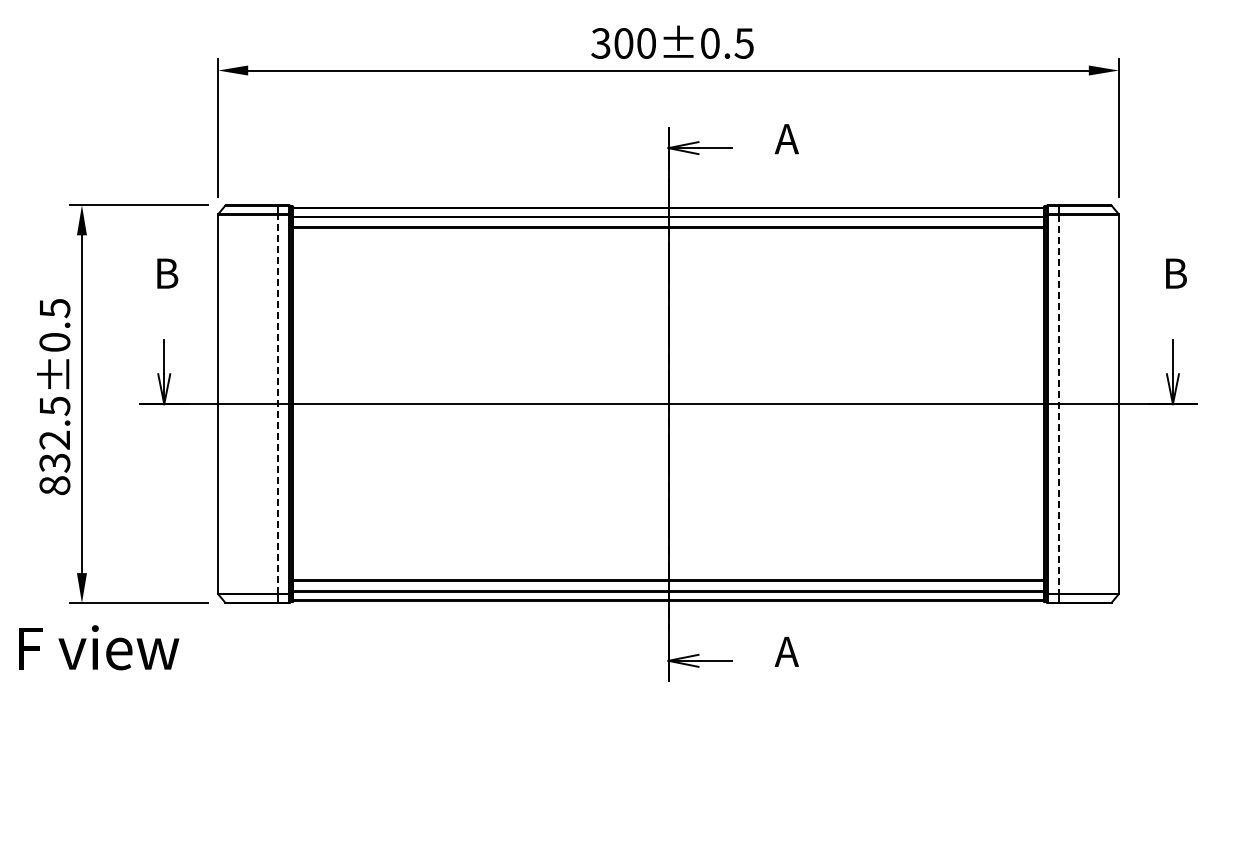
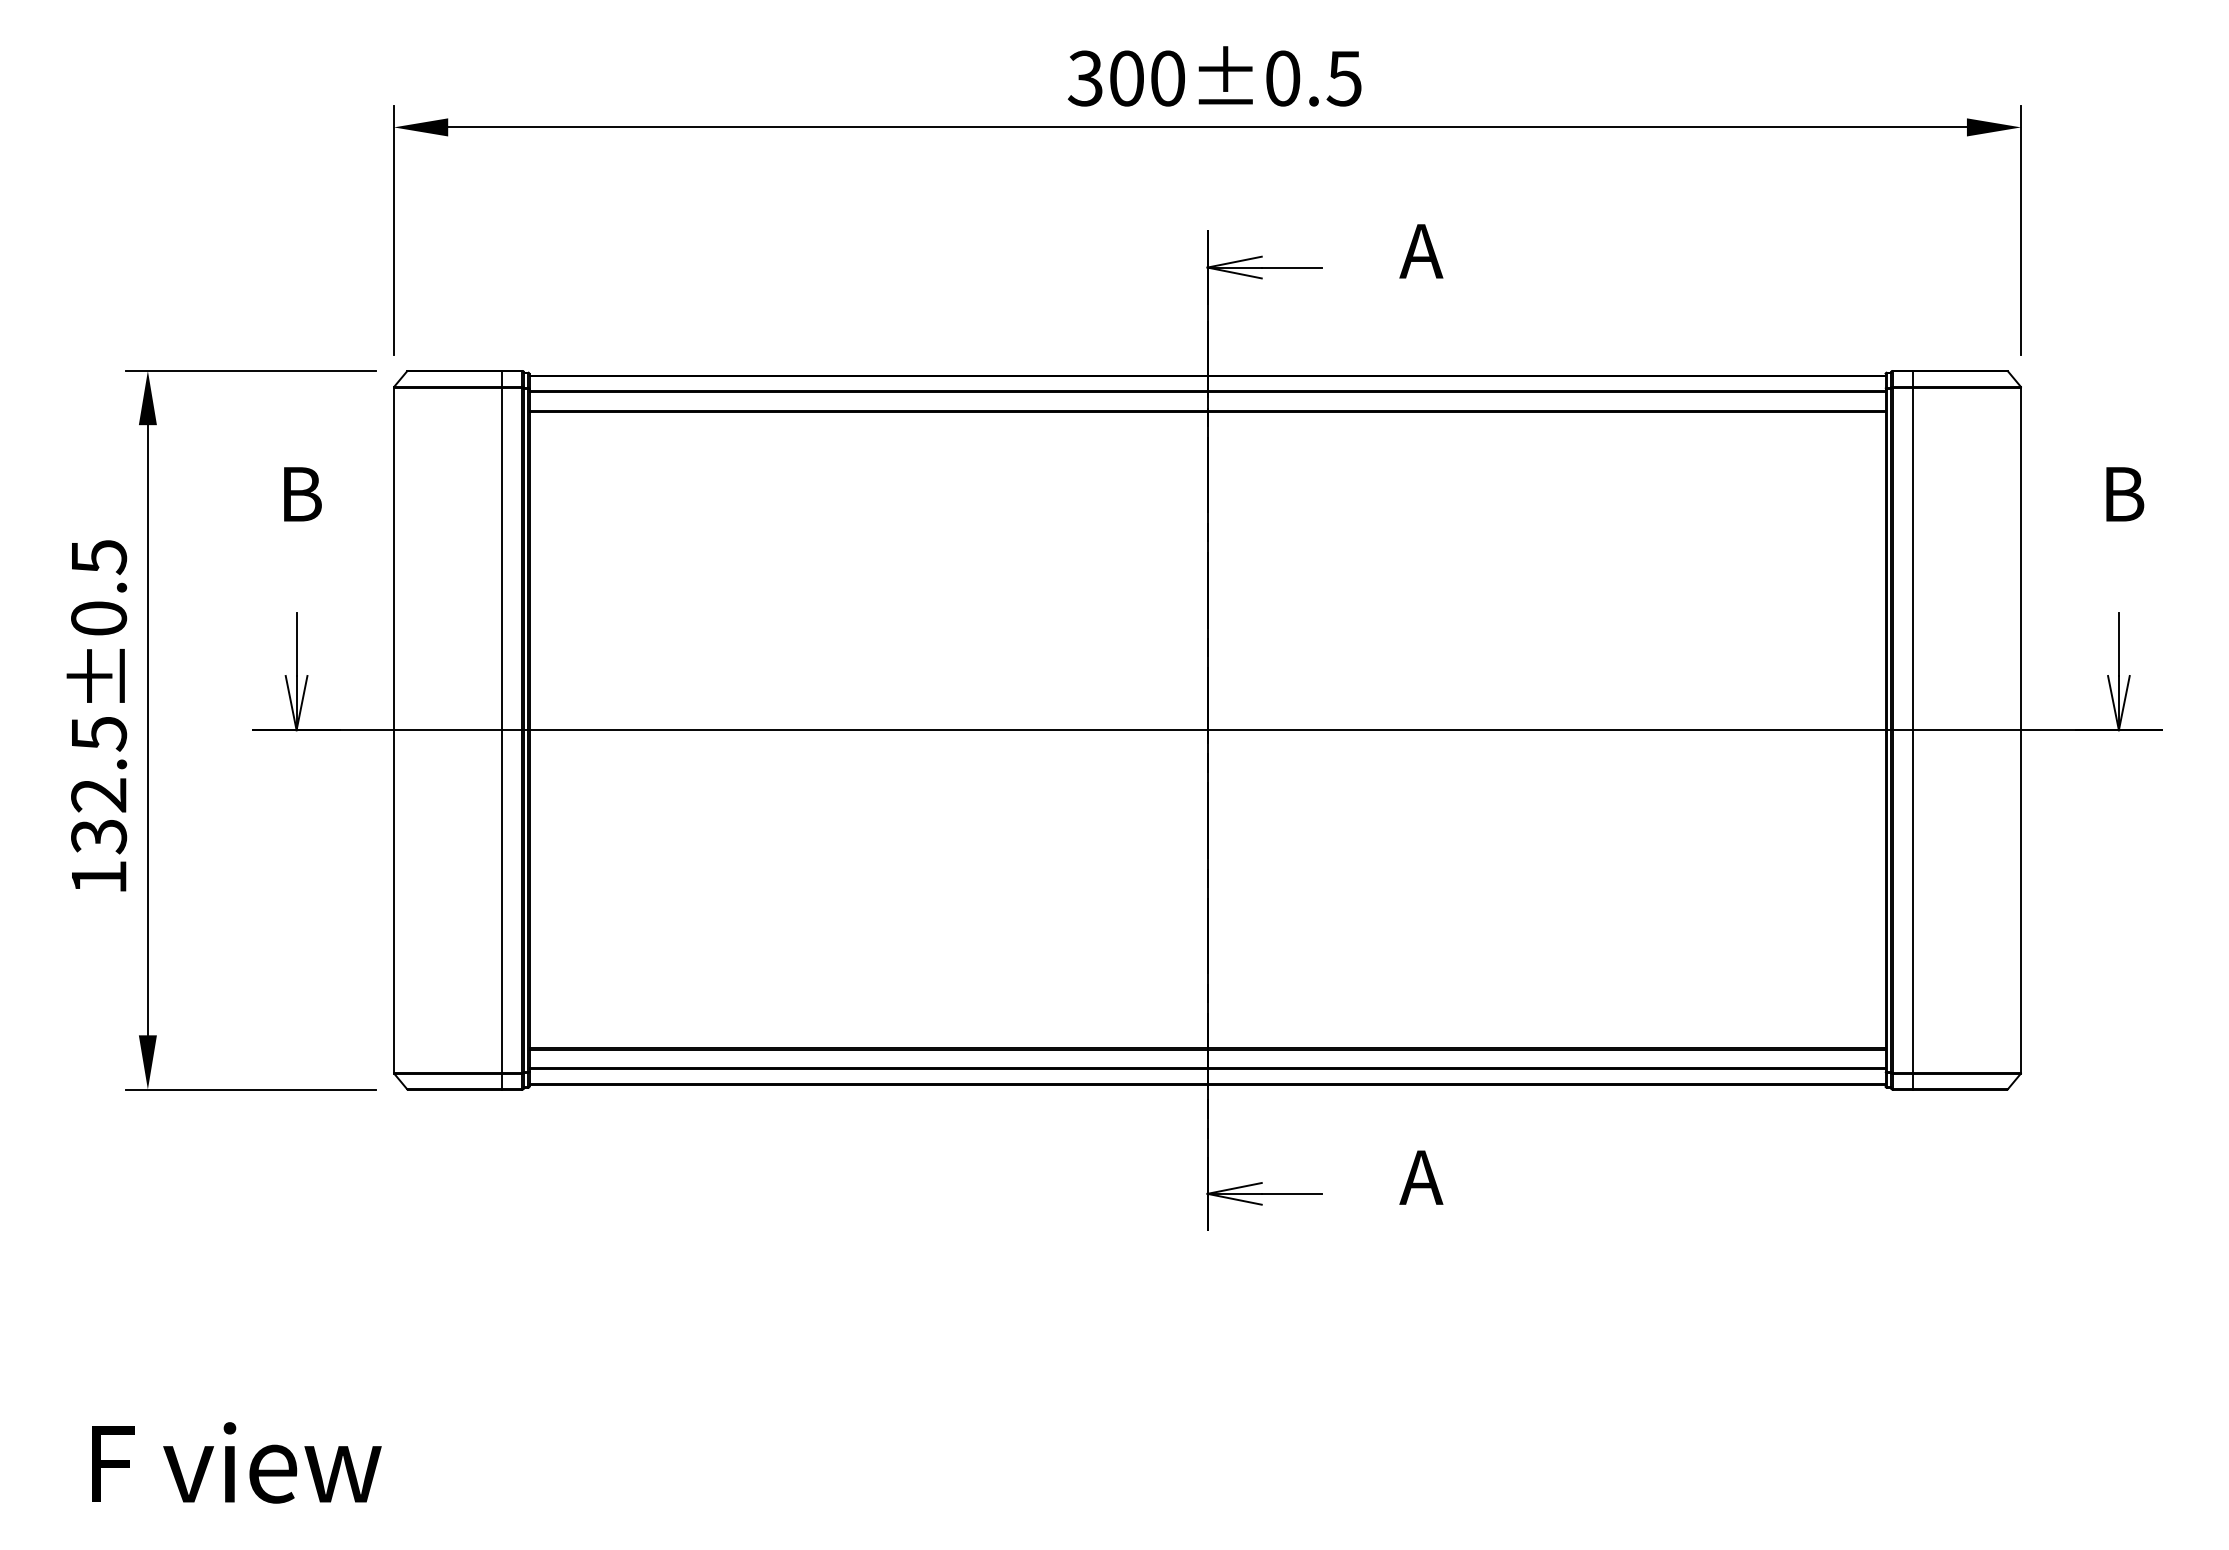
line: (278, 404) -> (502, 730), dashed -> solid
line: (1058, 404) -> (1912, 730), dashed -> solid
text: (54, 485) -> (98, 877), 832.5±0.5 -> 132.5±0.5
text: (99, 647) -> (237, 1462), moved

